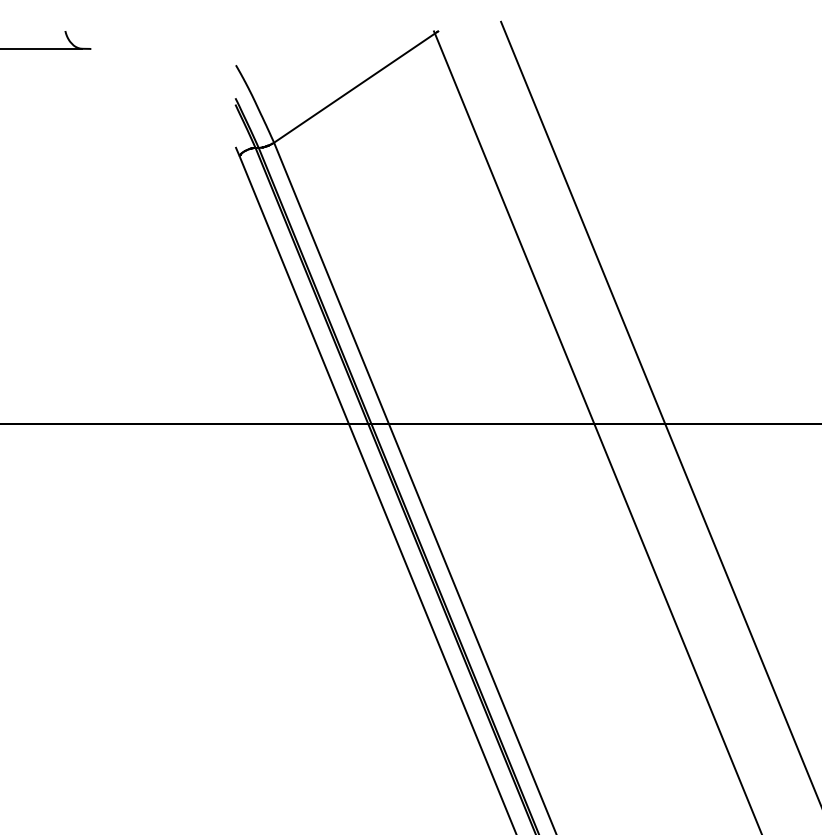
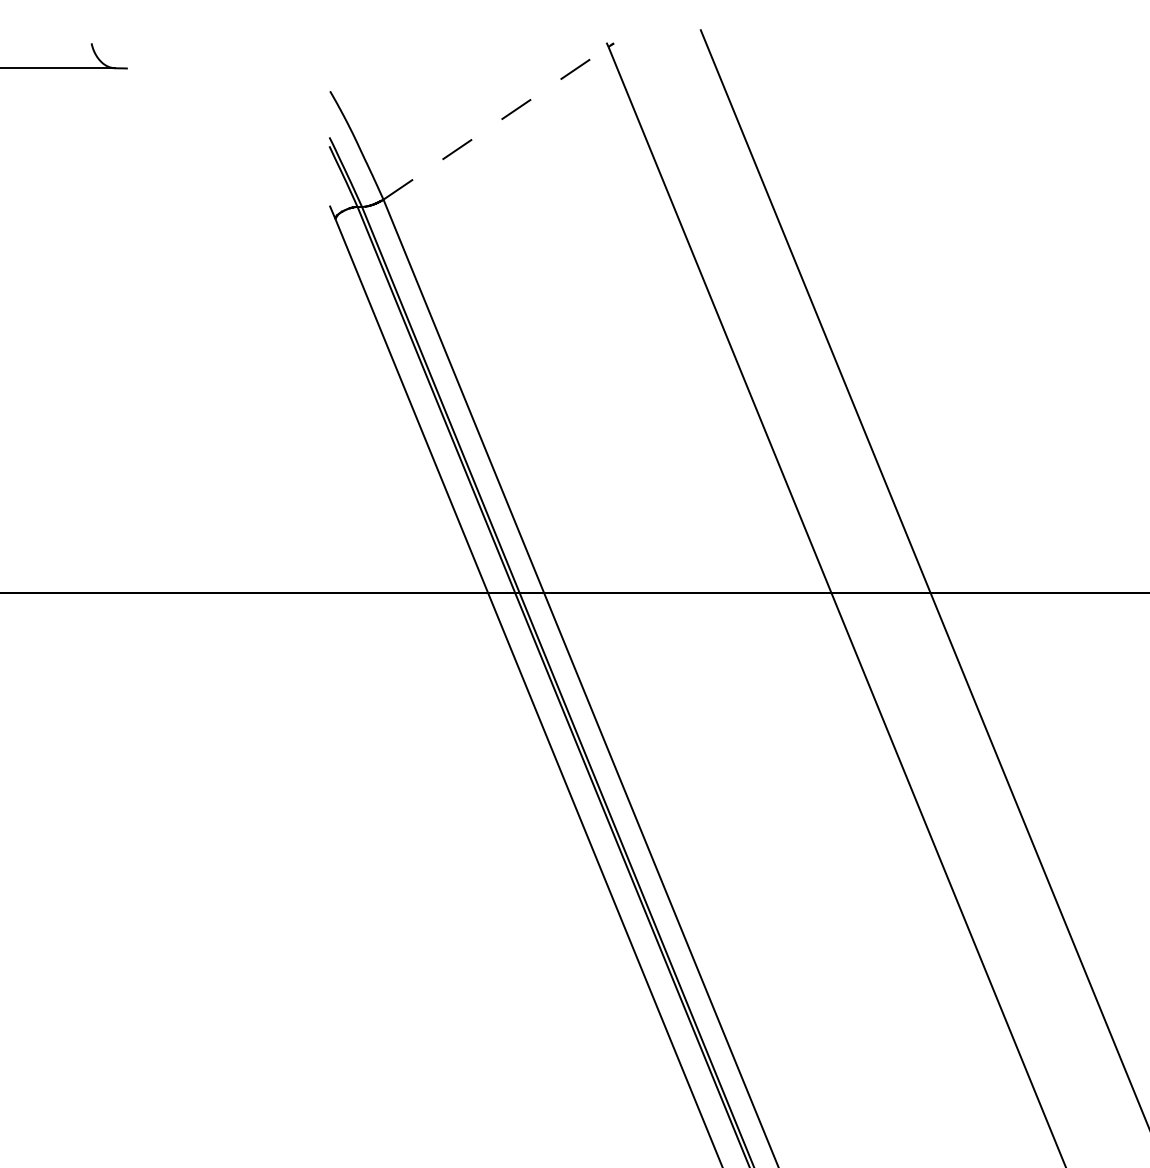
line: (354, 88) -> (496, 123), solid -> dashed

